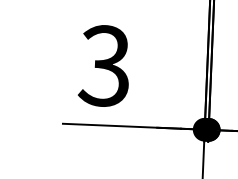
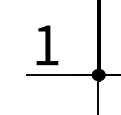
text: (103, 64) -> (45, 44), 3 -> 1

